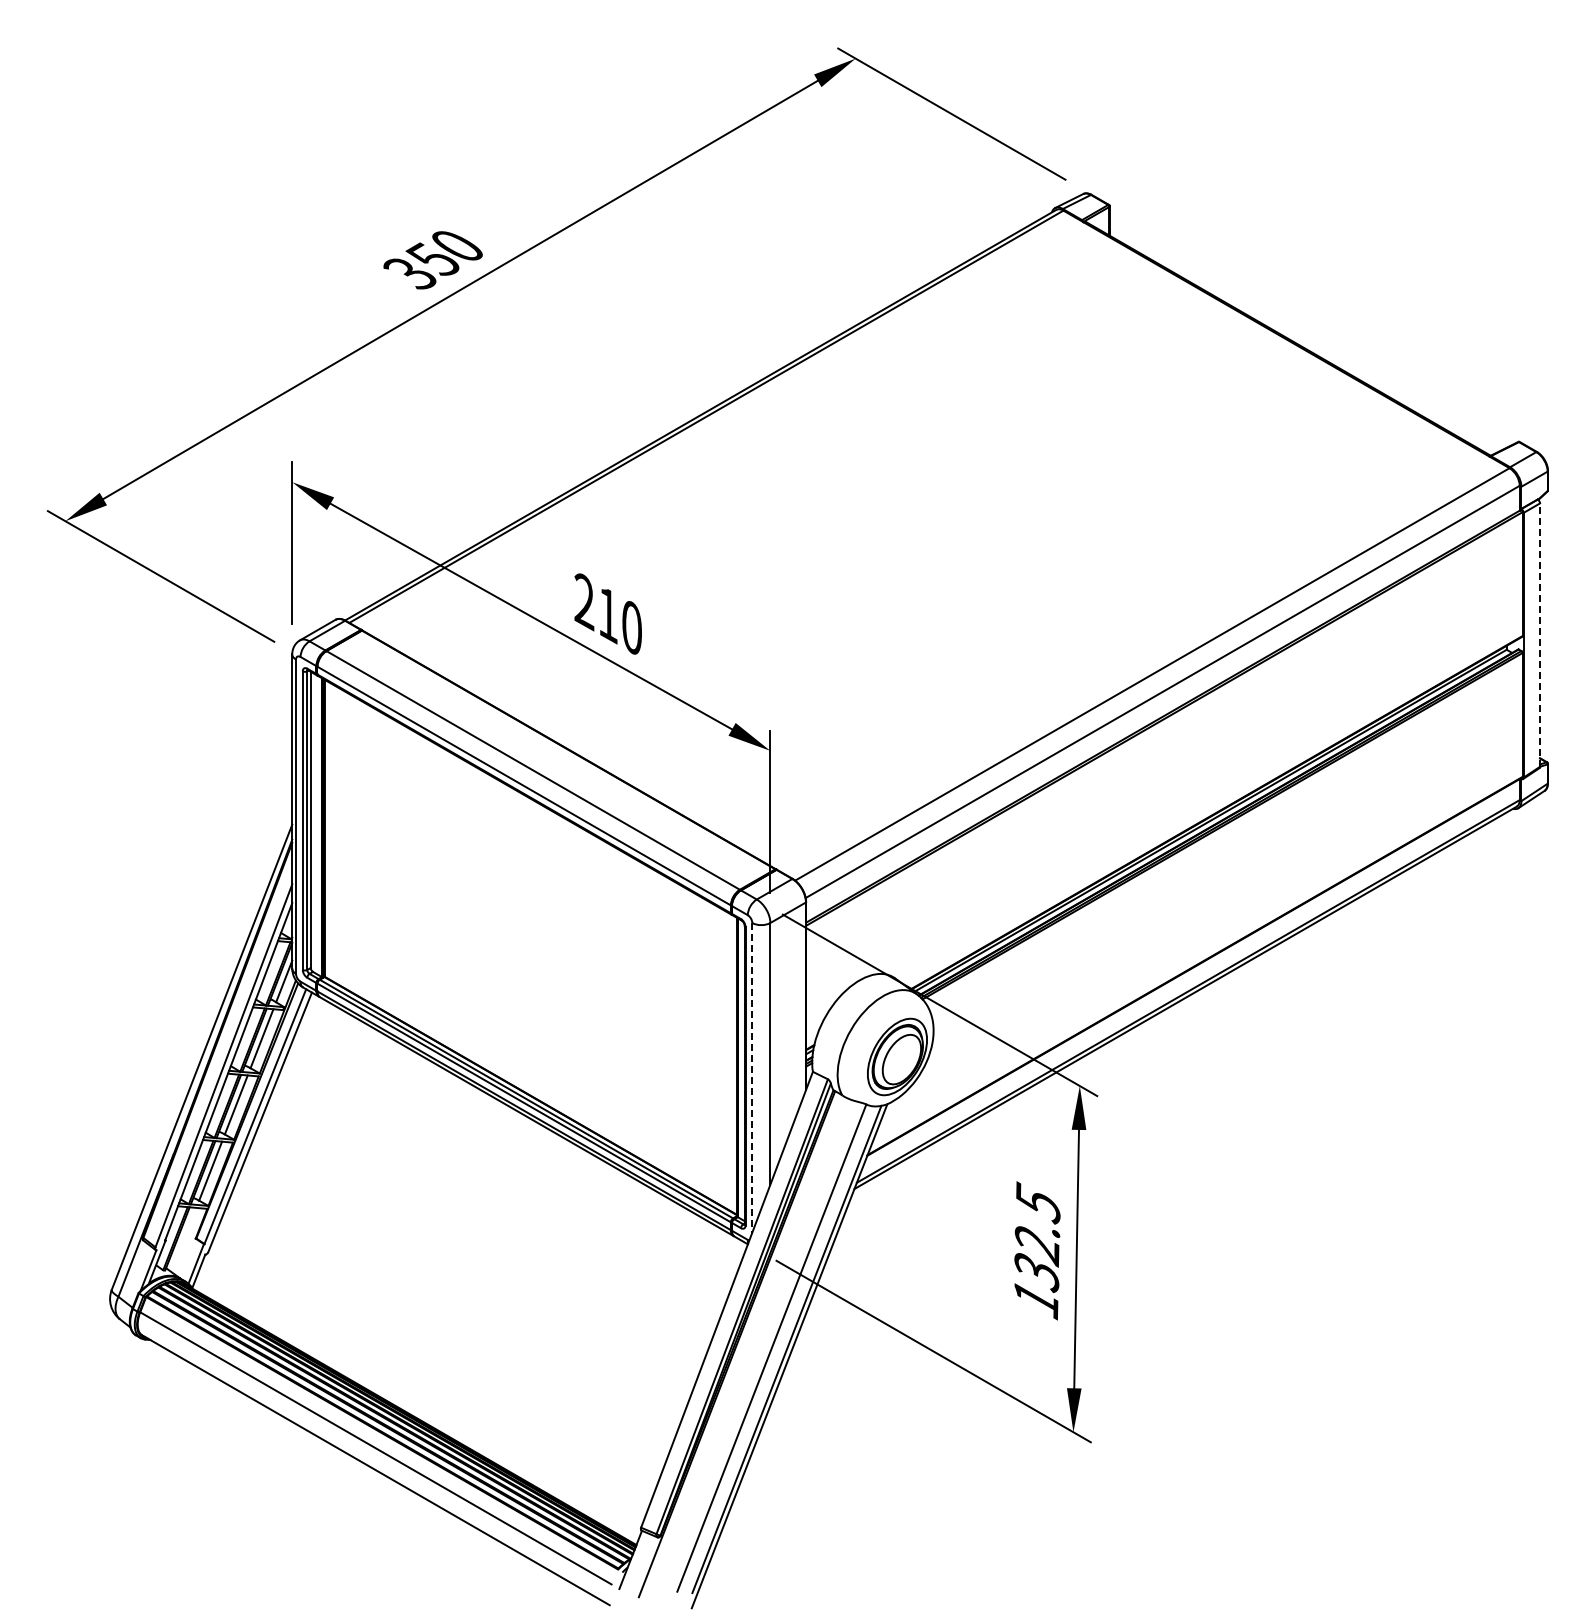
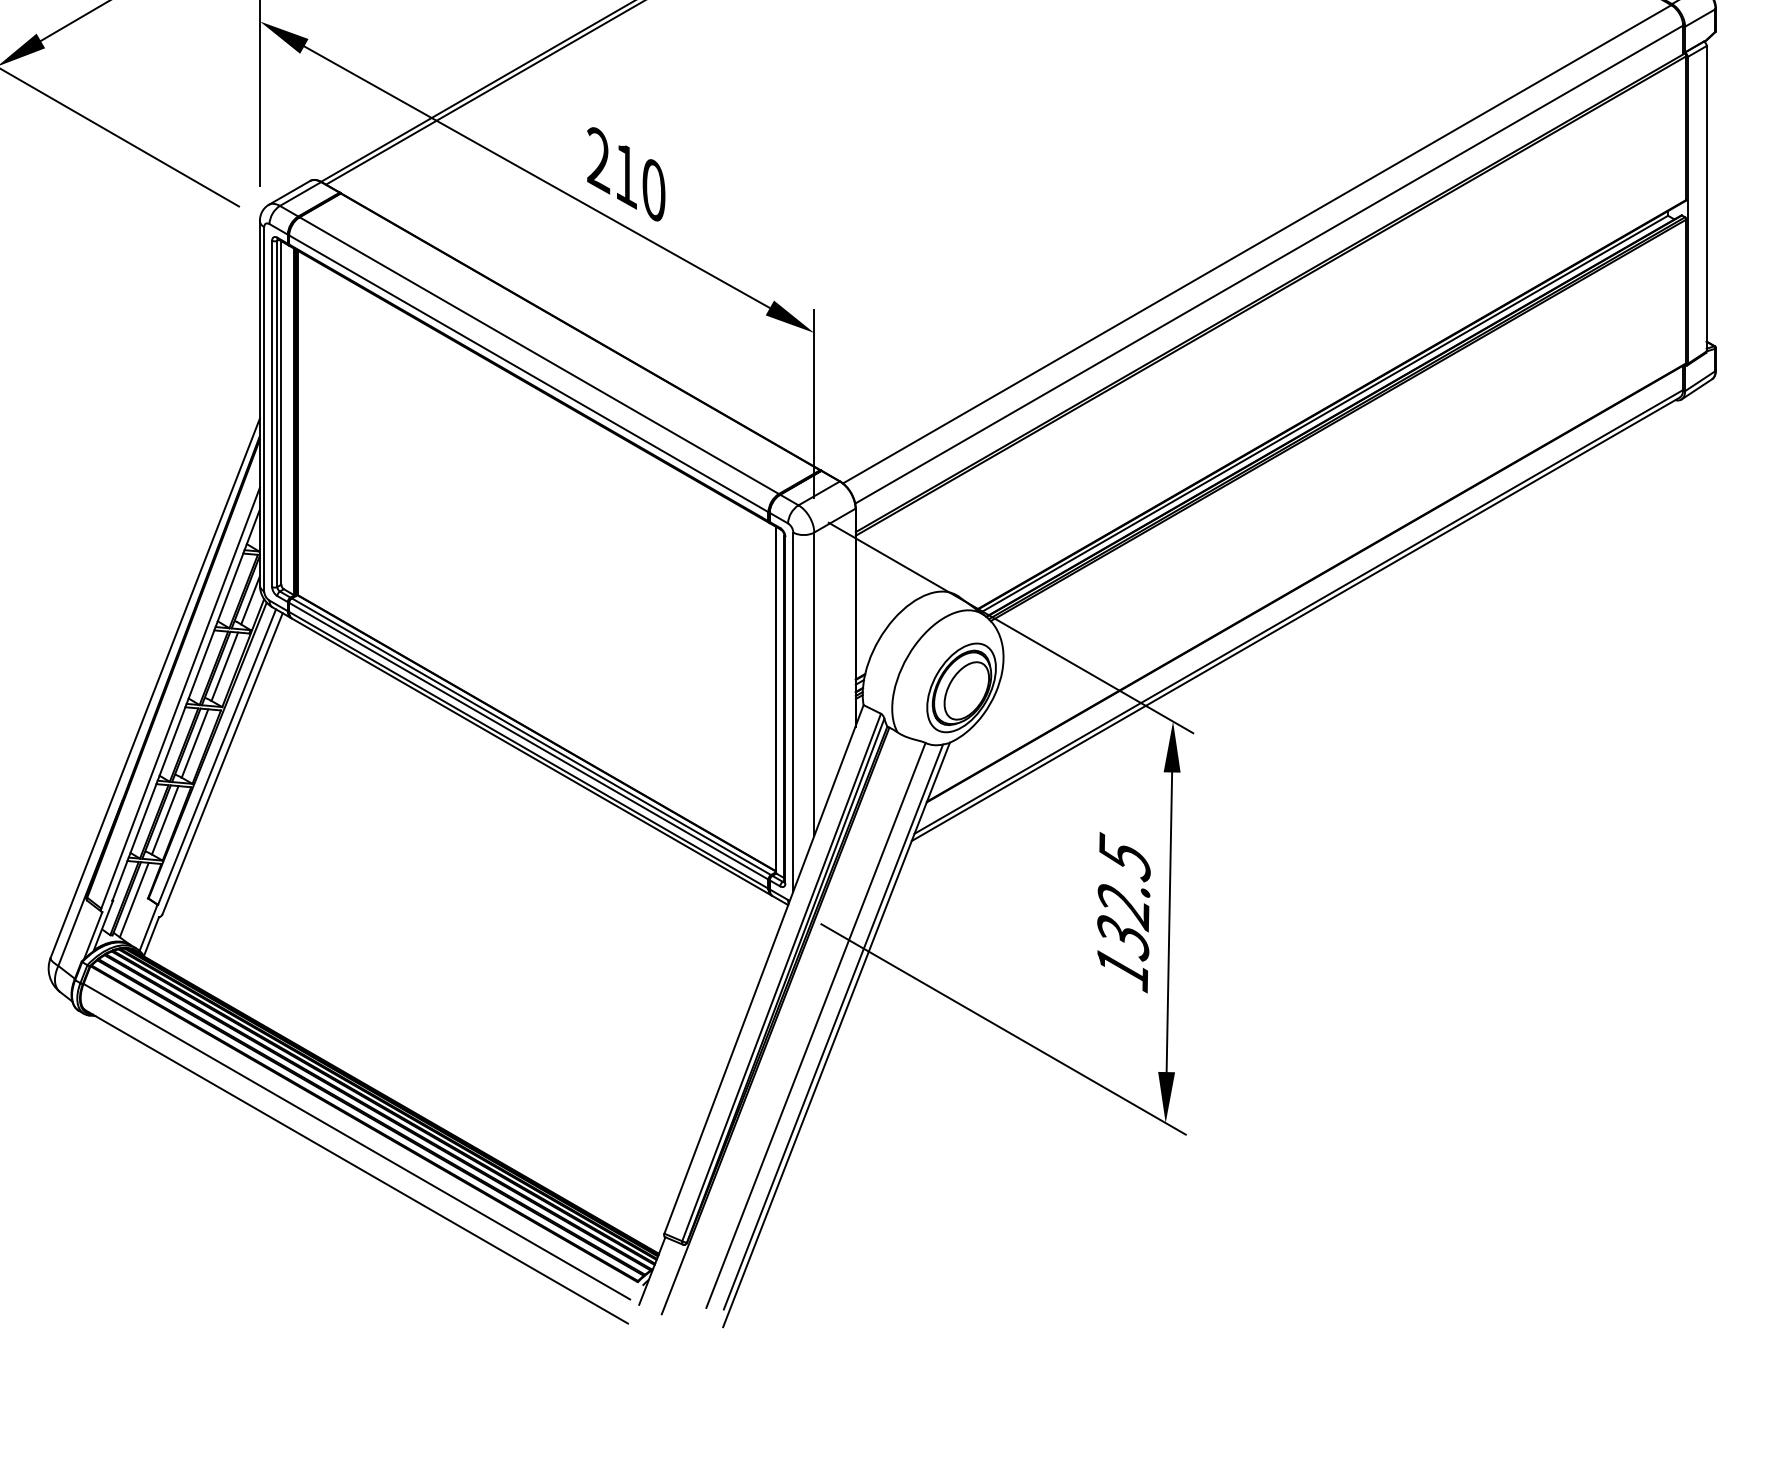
line: (1540, 635) -> (1707, 199), dashed -> solid
line: (752, 1077) -> (793, 711), dashed -> solid
line: (183, 1239) -> (133, 899), added

